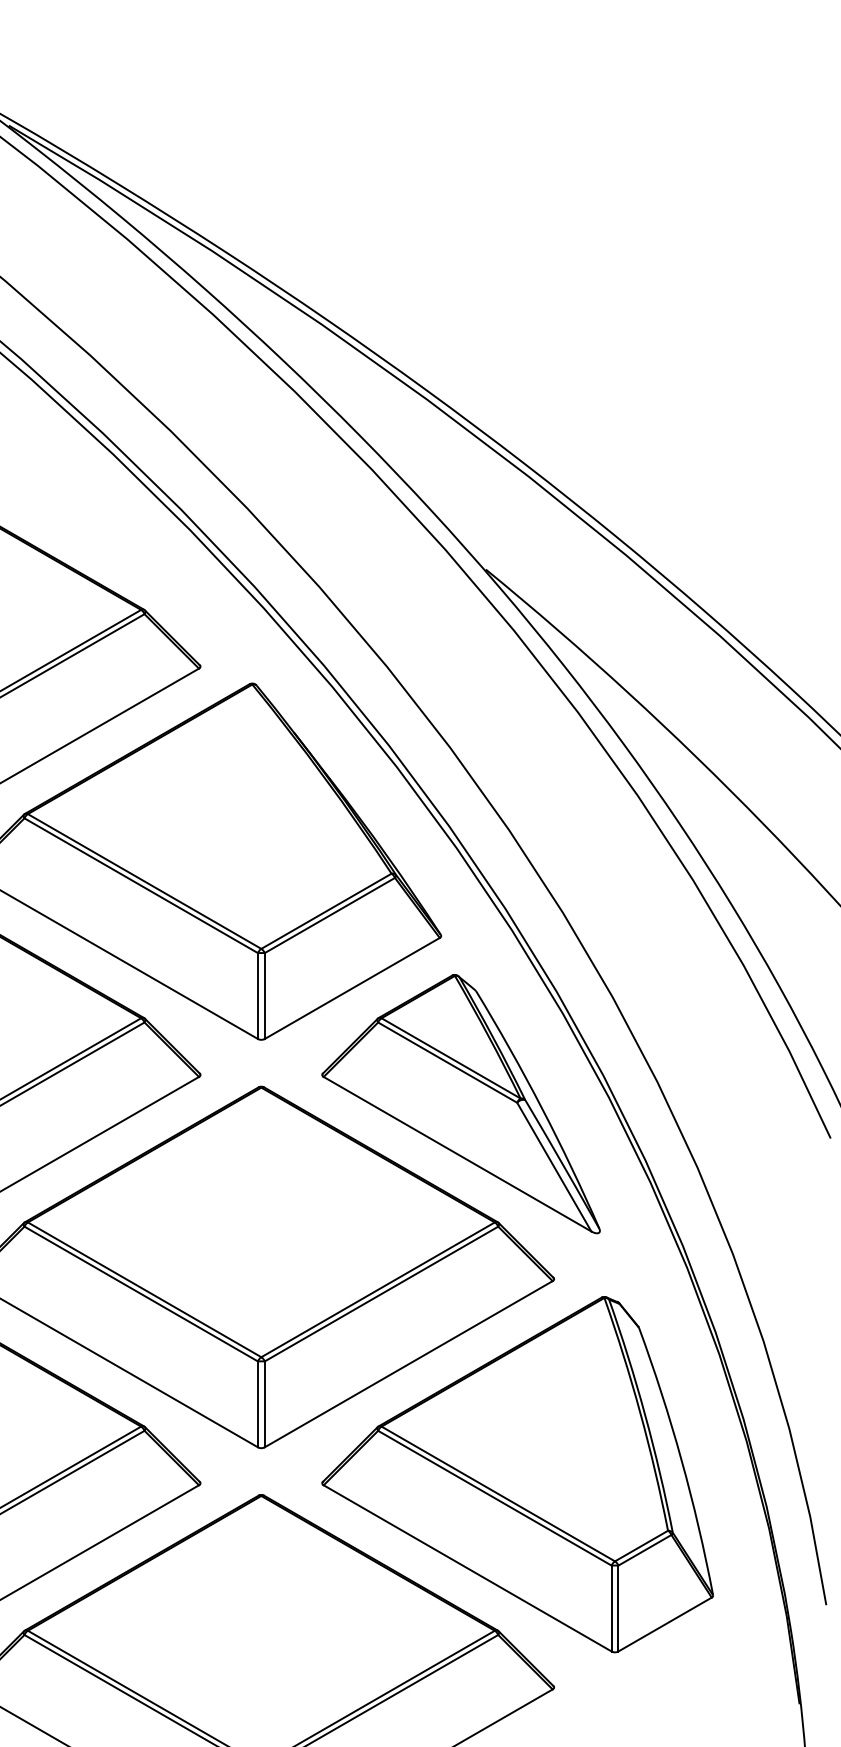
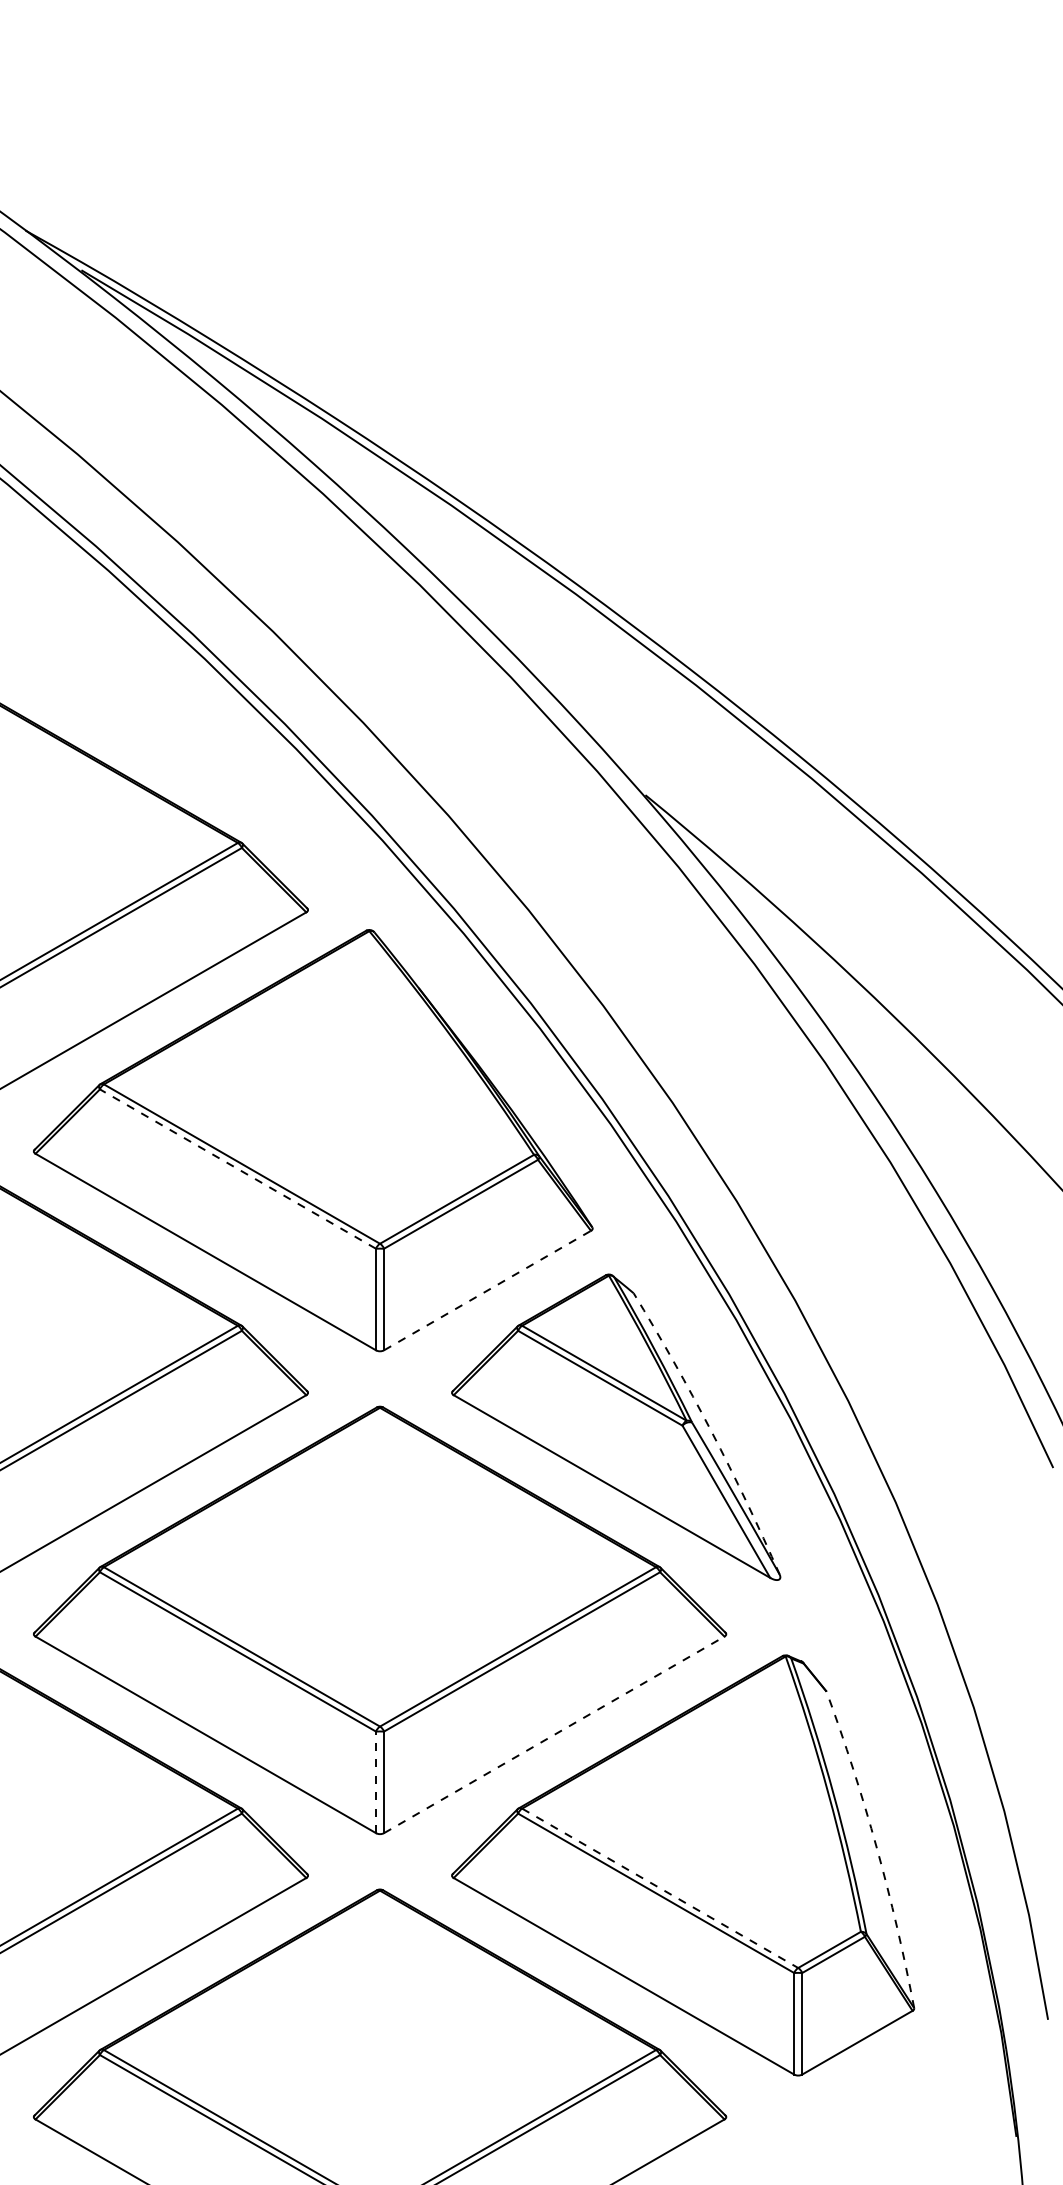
line: (140, 885) -> (237, 1168), solid -> dashed
line: (352, 988) -> (487, 1290), solid -> dashed
arc: (541, 1107) -> (711, 1431), solid -> dashed
line: (408, 1363) -> (554, 1734), solid -> dashed
line: (258, 1404) -> (376, 1782), solid -> dashed
arc: (681, 1460) -> (876, 1848), solid -> dashed
line: (498, 1494) -> (660, 1888), solid -> dashed

